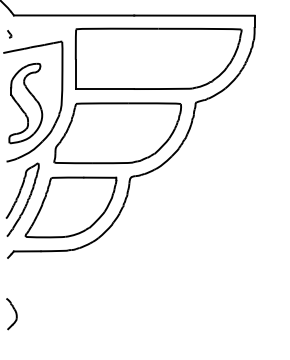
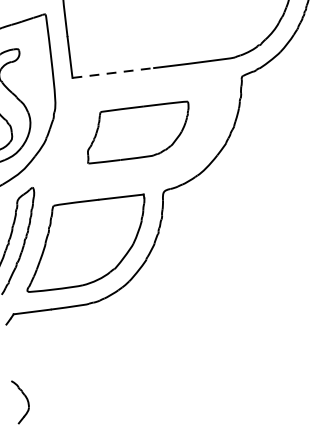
line: (104, 89) -> (112, 73), solid -> dashed
part: (117, 133) -> (138, 132), size x0.6

